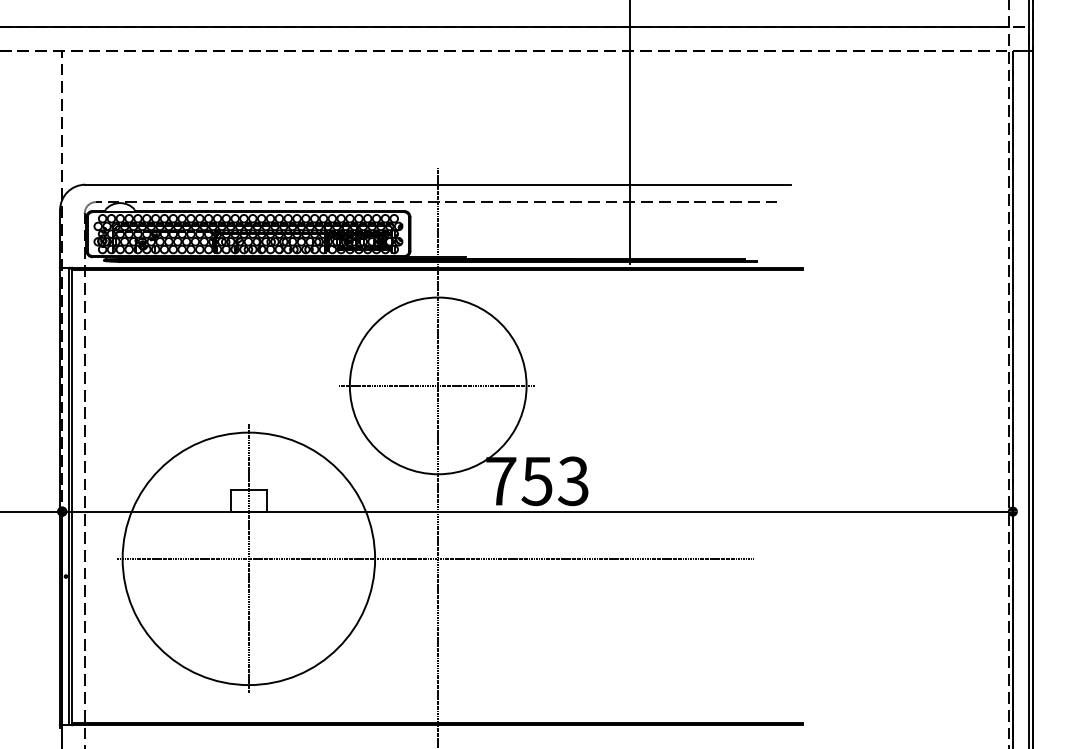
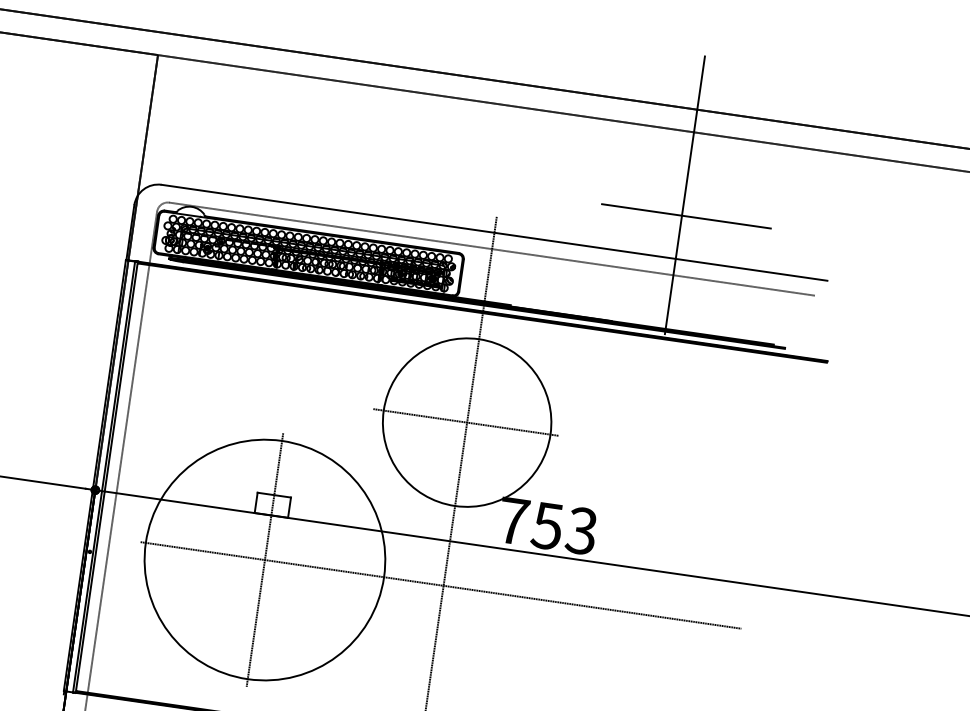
line: (634, 138) -> (685, 215), added

